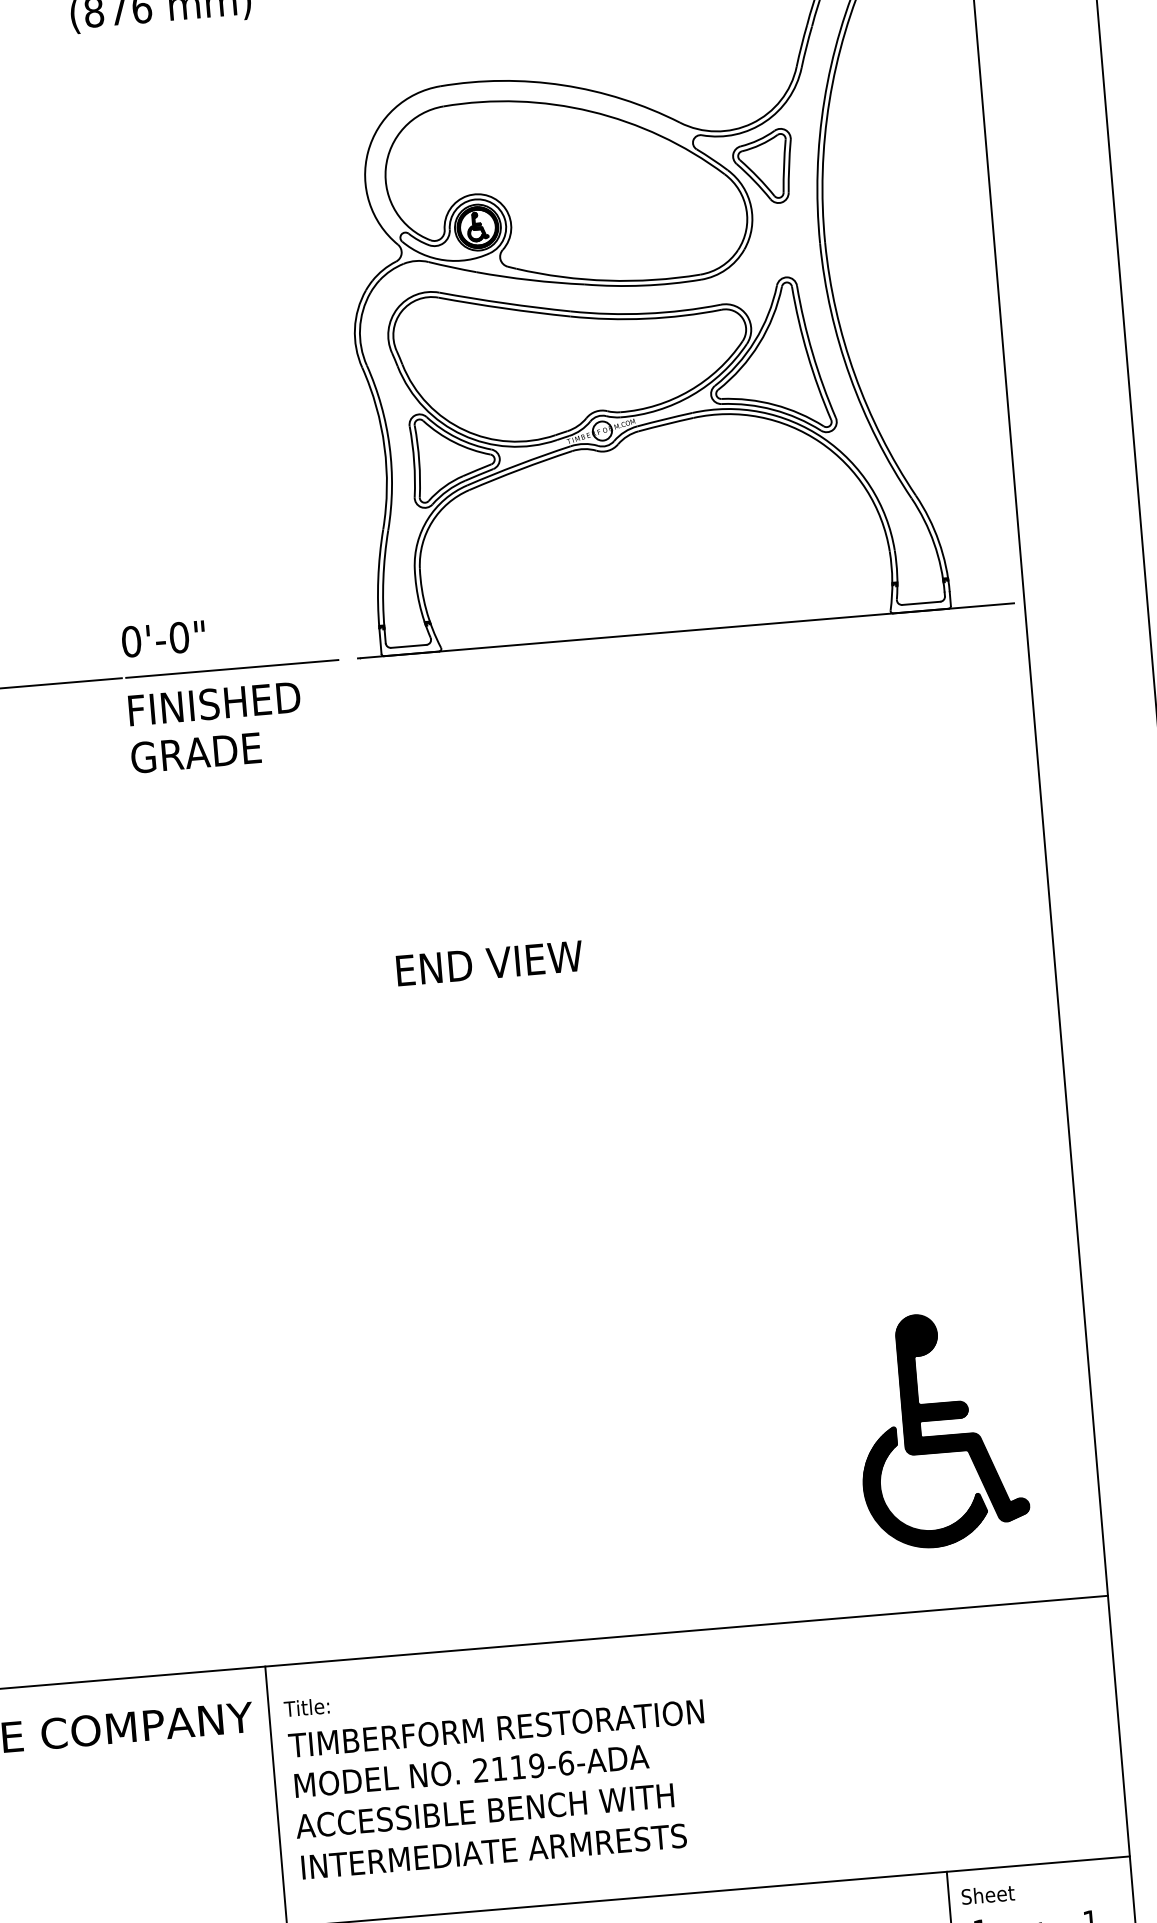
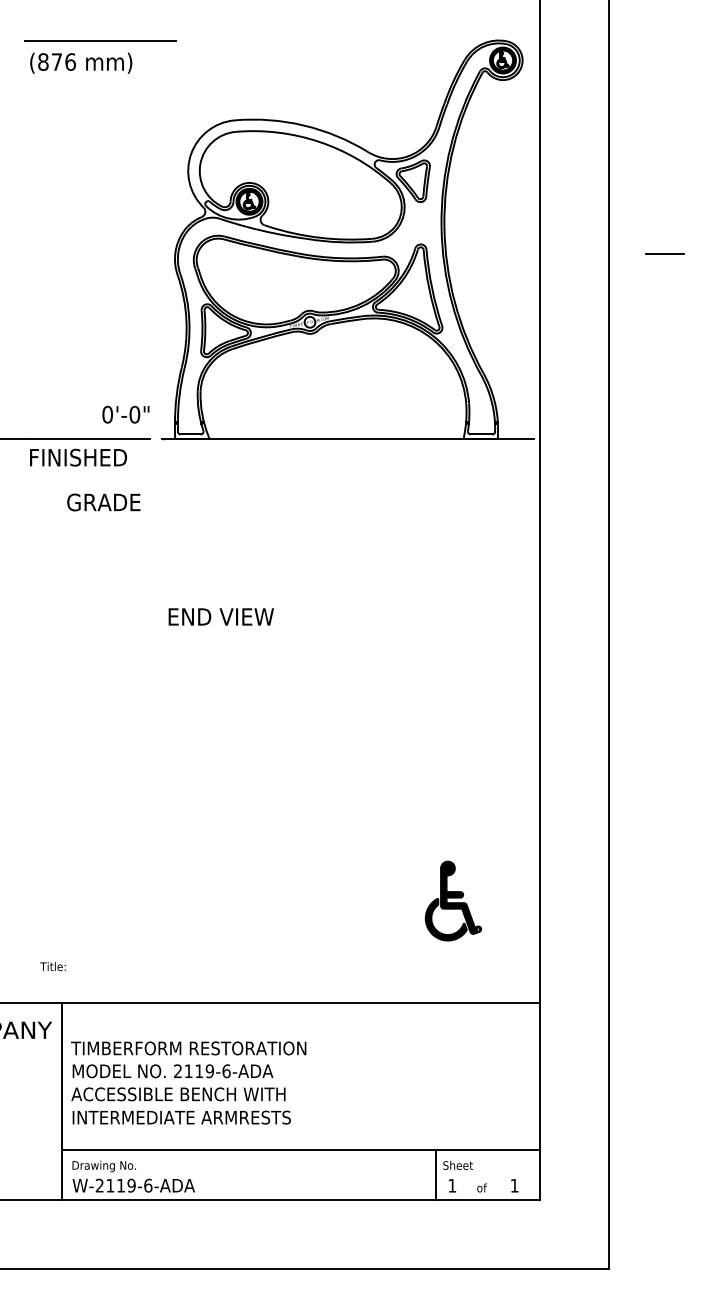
text: (162, 638) -> (125, 414), moved
text: (195, 753) -> (103, 502), moved
part: (940, 1428) -> (453, 900), size x0.6
text: (305, 1707) -> (52, 966), moved

